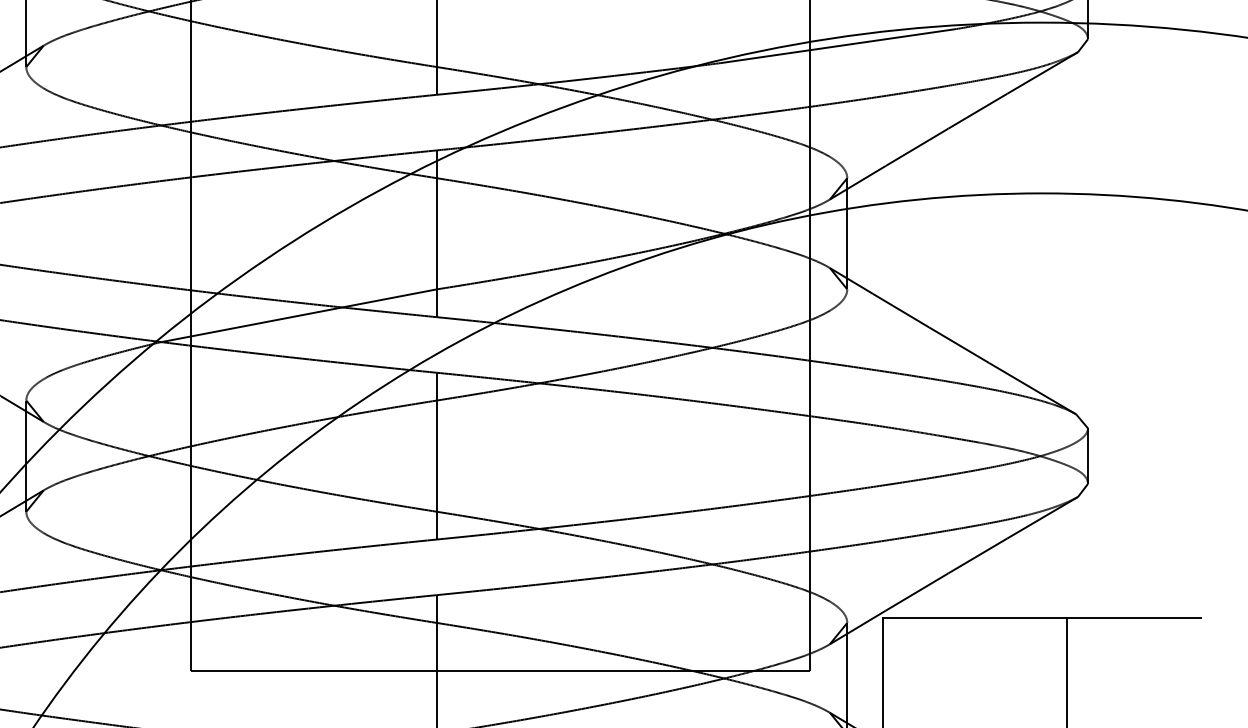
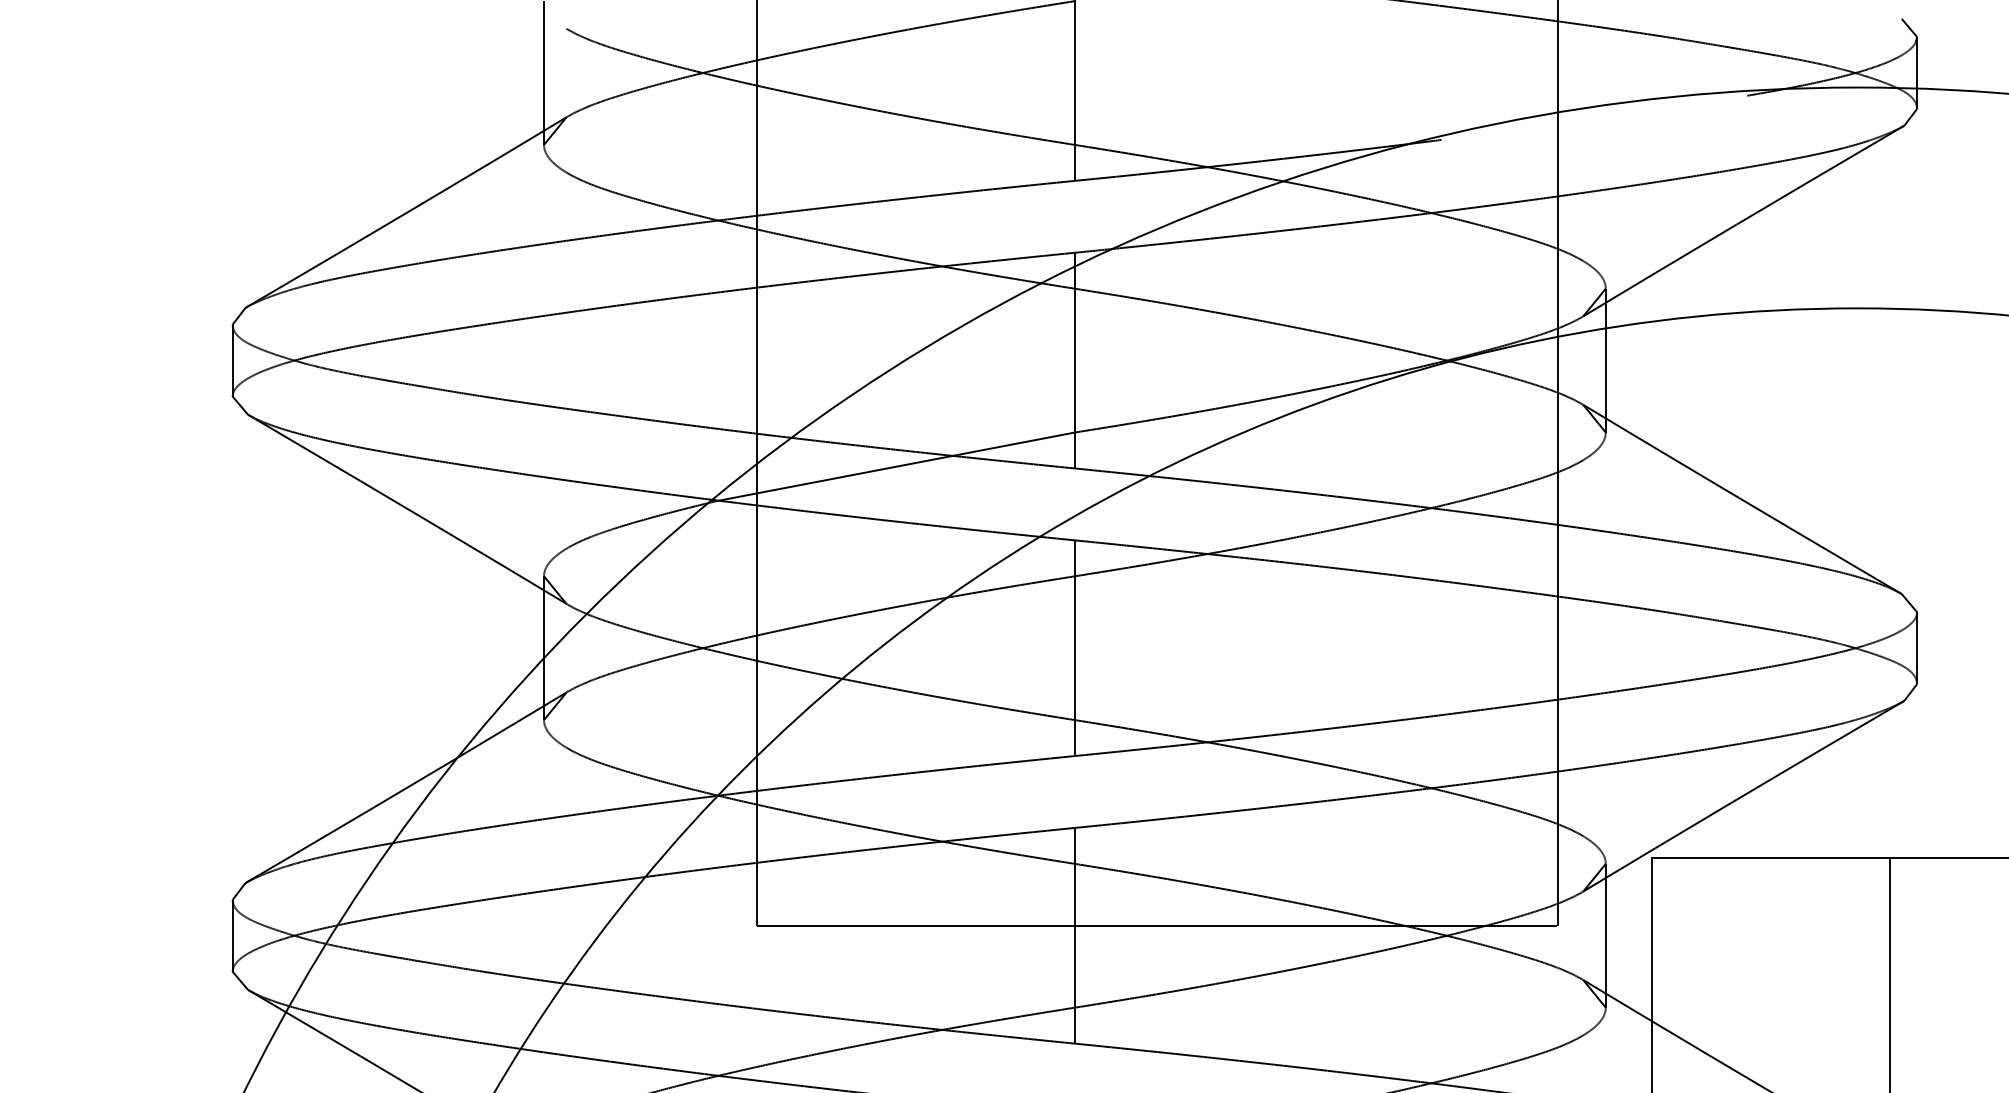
line: (838, 45) -> (1594, 117), removed

